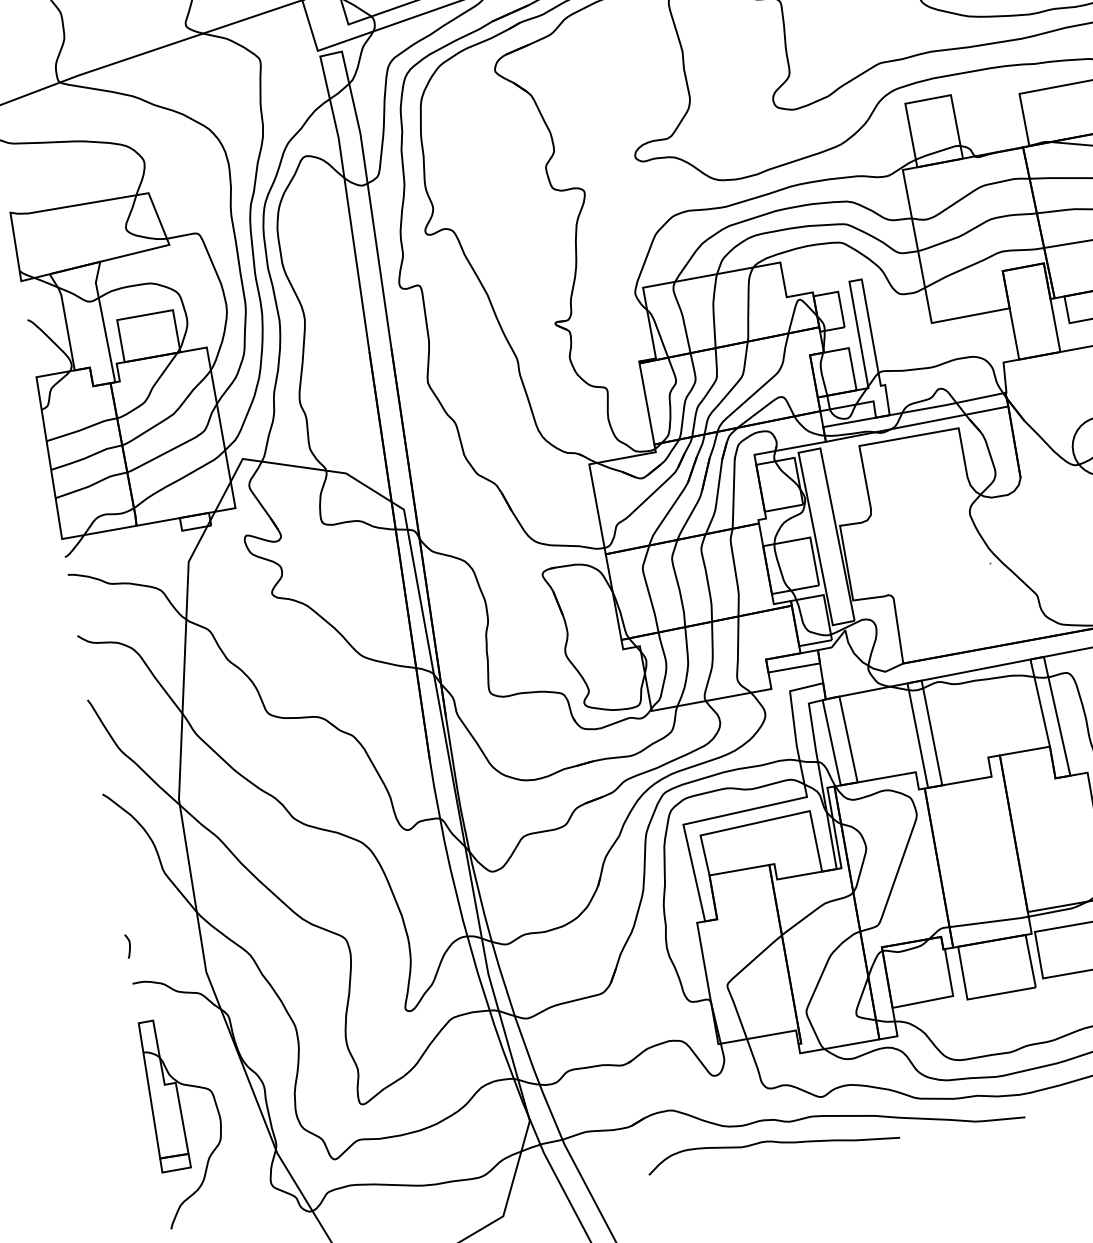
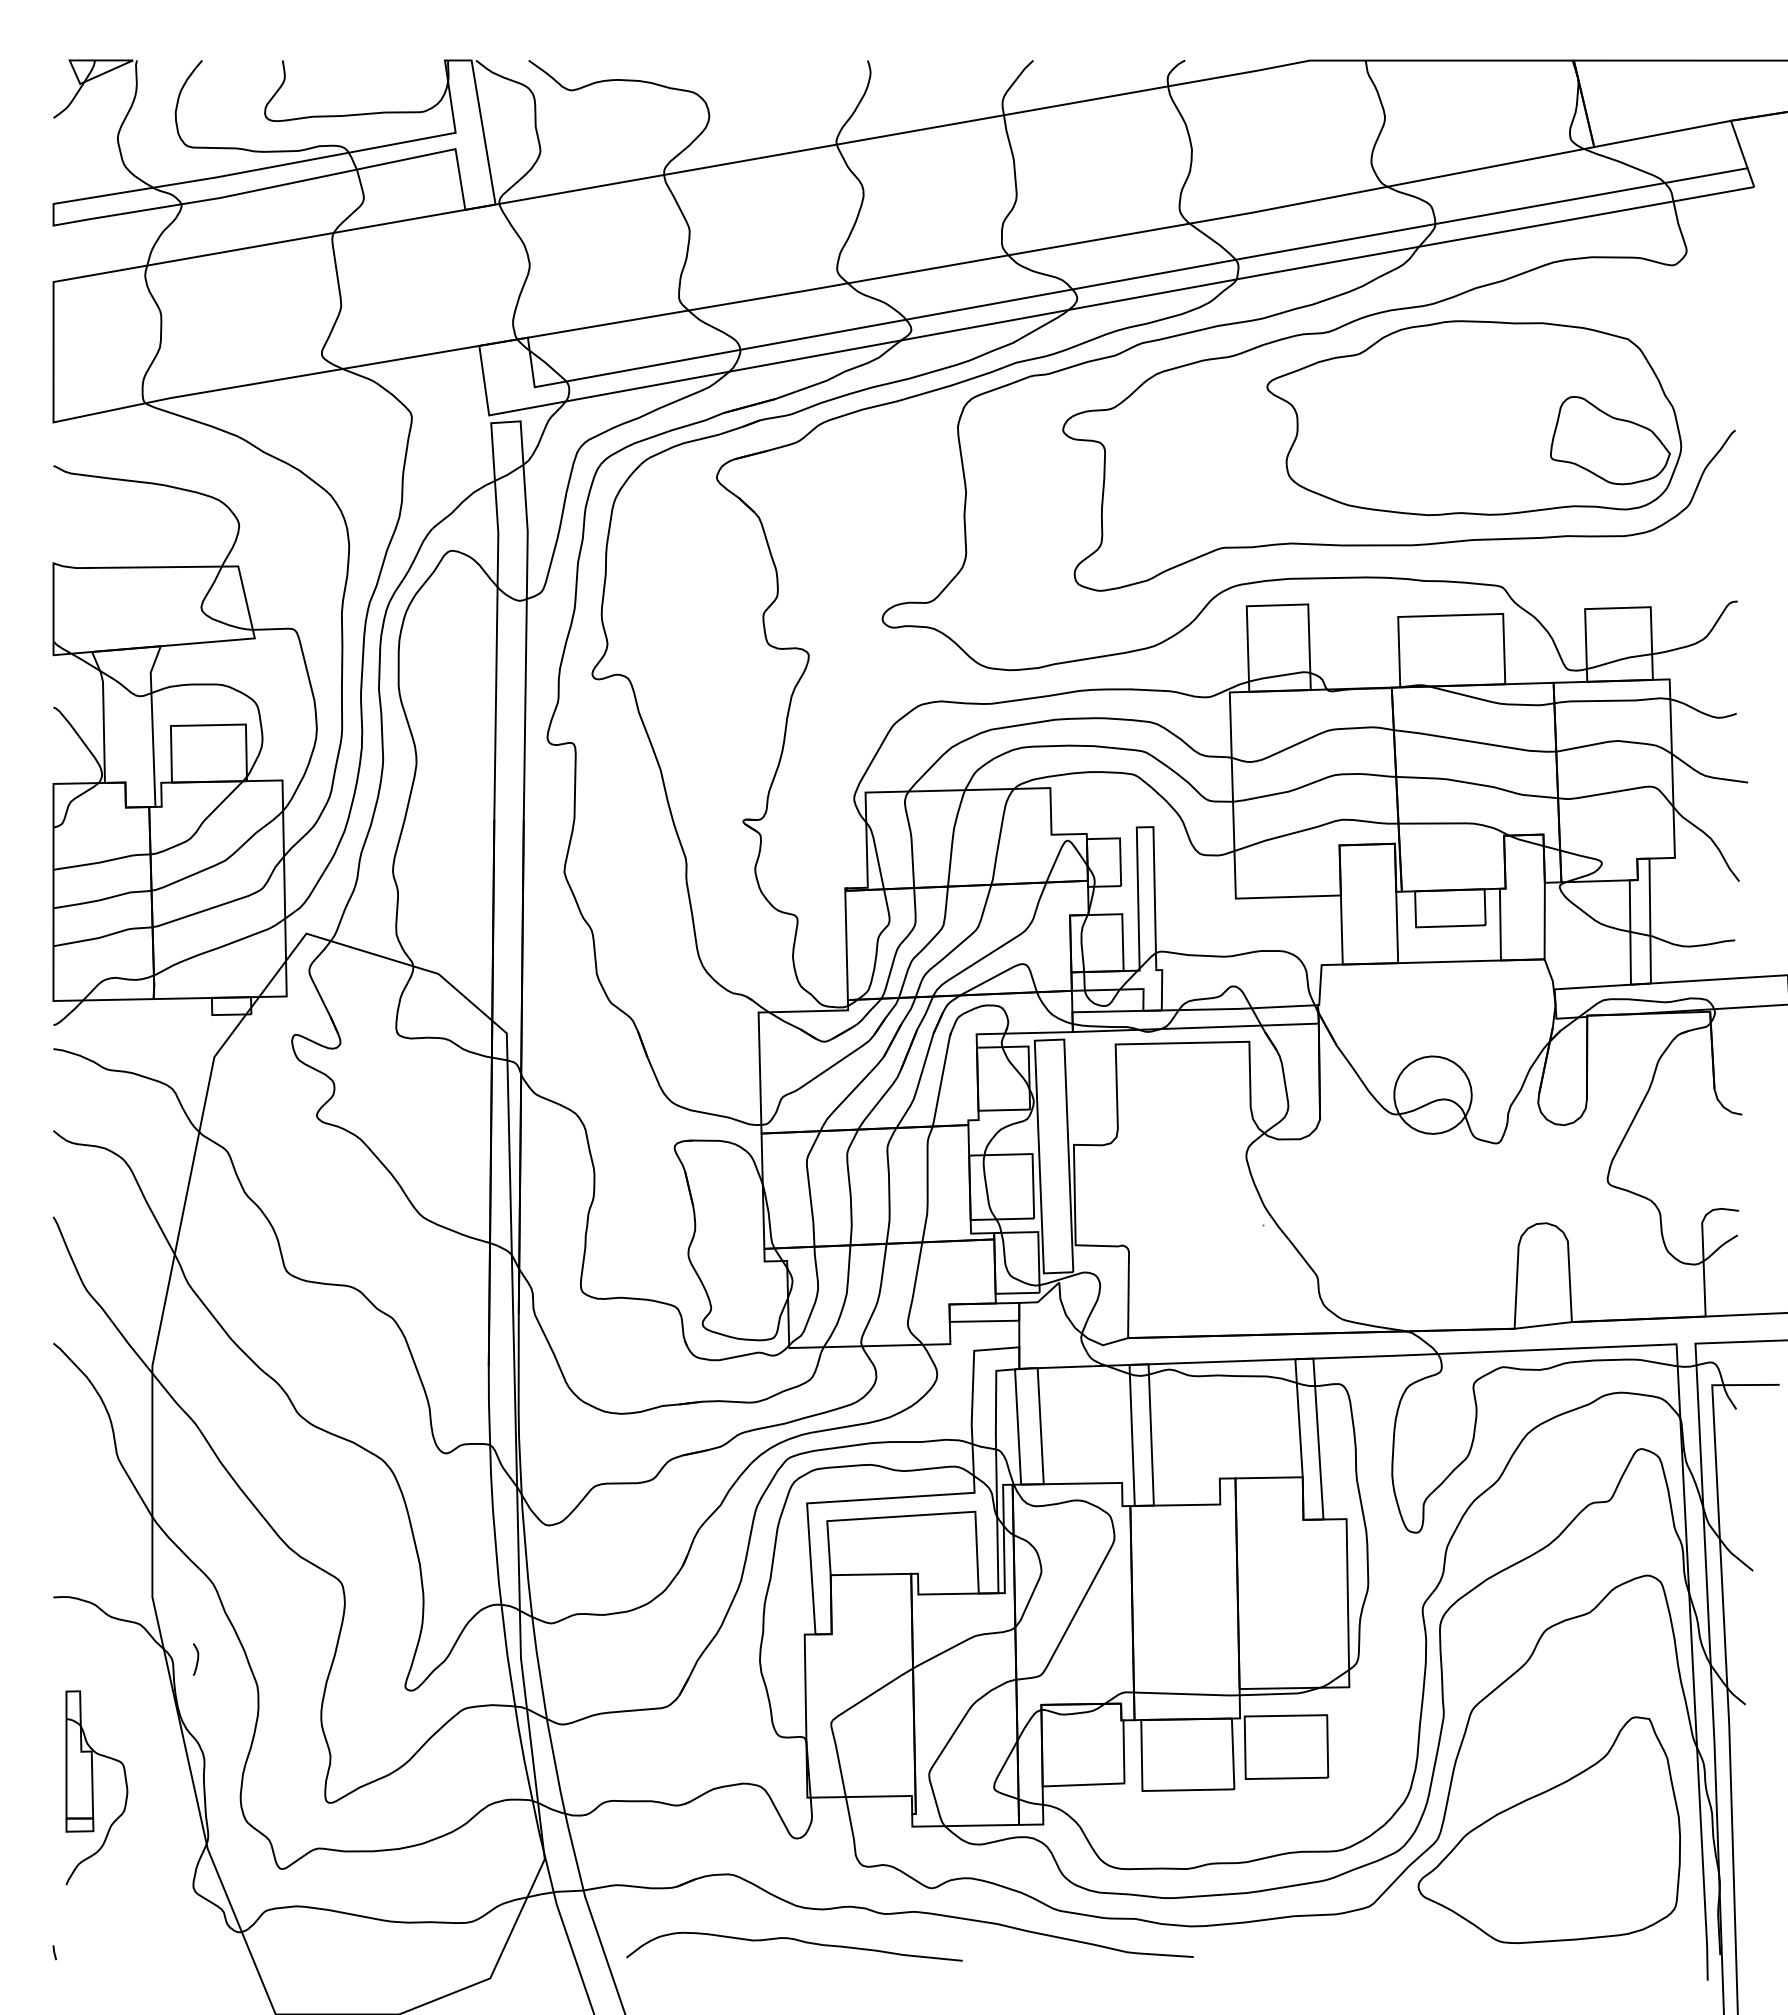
curve: (129, 946) -> (197, 1659), moved
part: (187, 1120) -> (96, 1787), size x0.7
curve: (772, 1142) -> (794, 1940), moved

